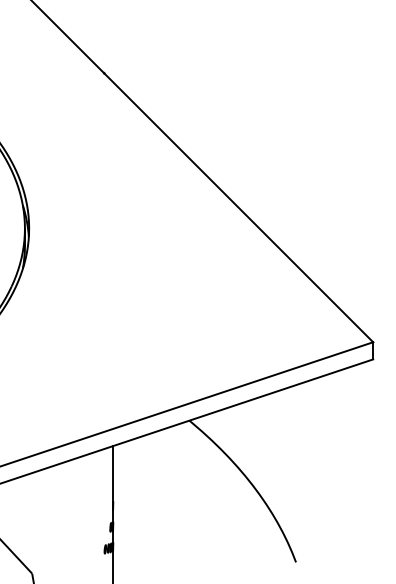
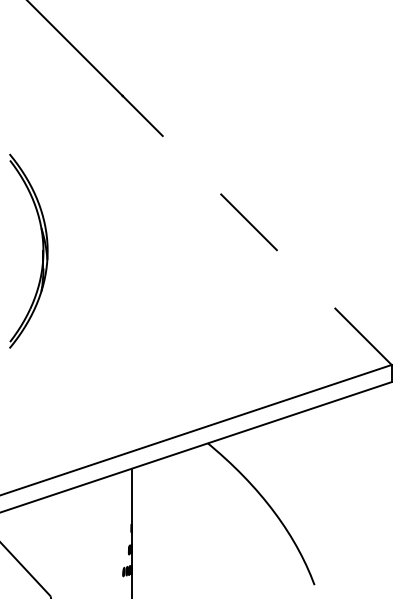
line: (238, 207) -> (257, 230), solid -> dashed

